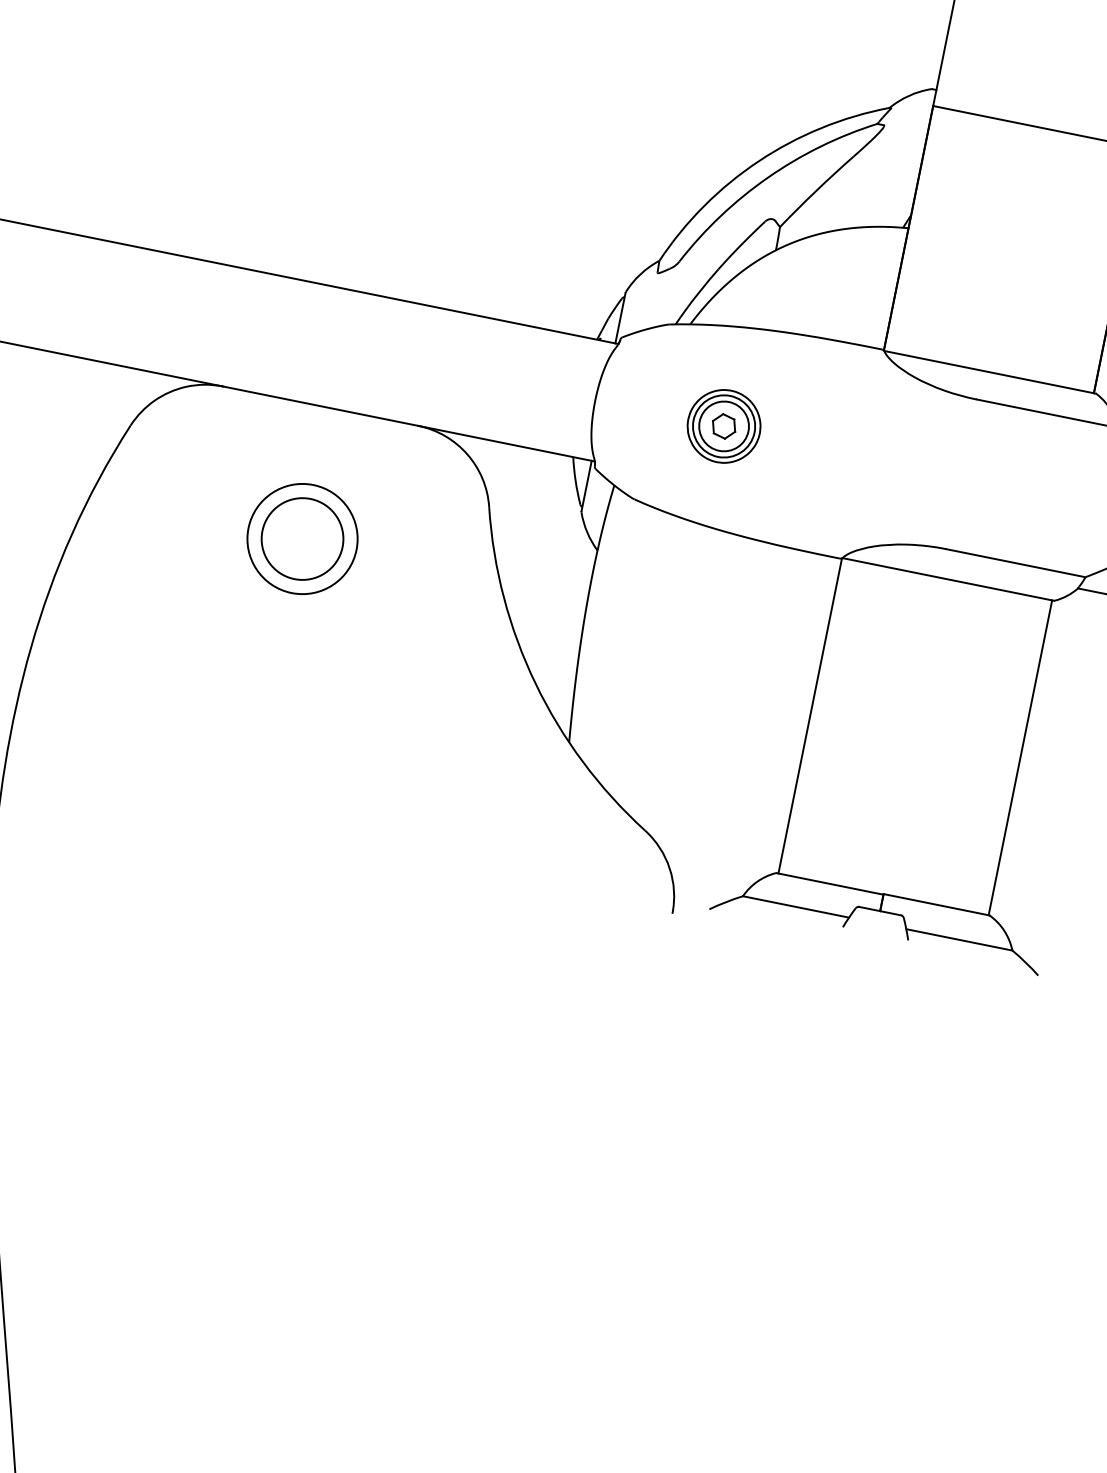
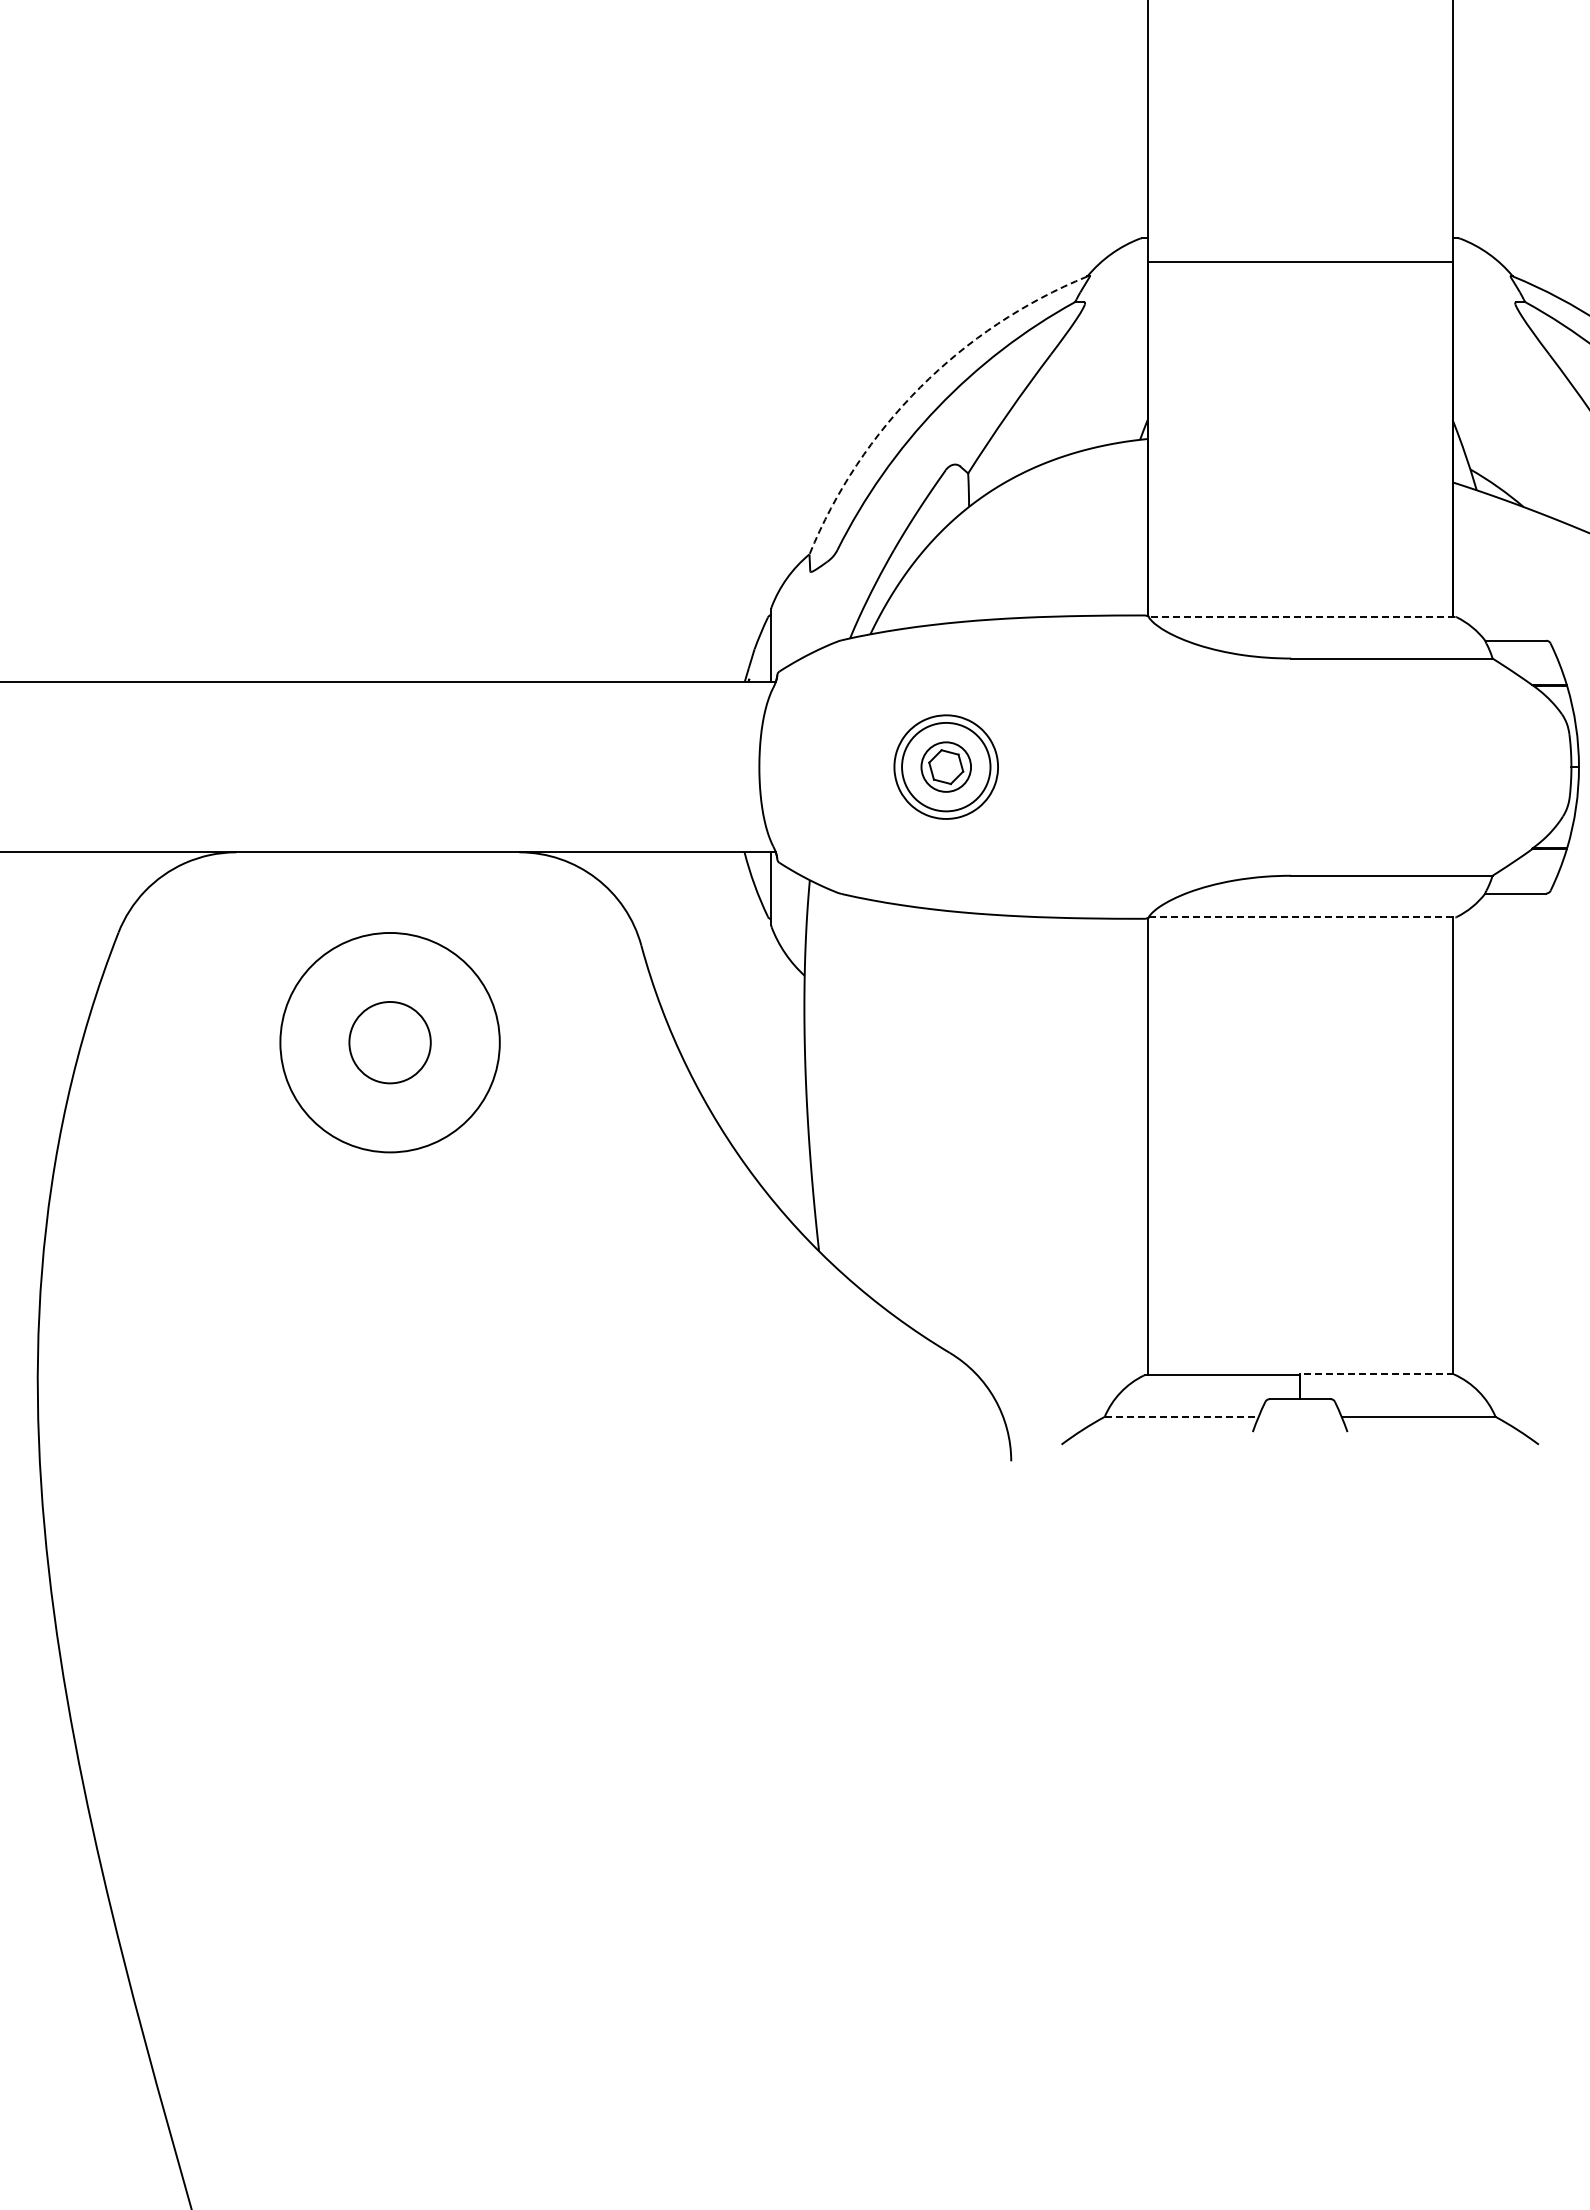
arc: (759, 161) -> (920, 387), solid -> dashed
line: (989, 371) -> (1301, 616), solid -> dashed
circle: (723, 425) -> (945, 766), size x0.7
circle: (302, 538) -> (389, 1042), size x0.7
circle: (302, 538) -> (389, 1042), size x1.4
line: (948, 579) -> (1302, 917), solid -> dashed
line: (936, 904) -> (1377, 1374), solid -> dashed
line: (795, 906) -> (1181, 1416), solid -> dashed

